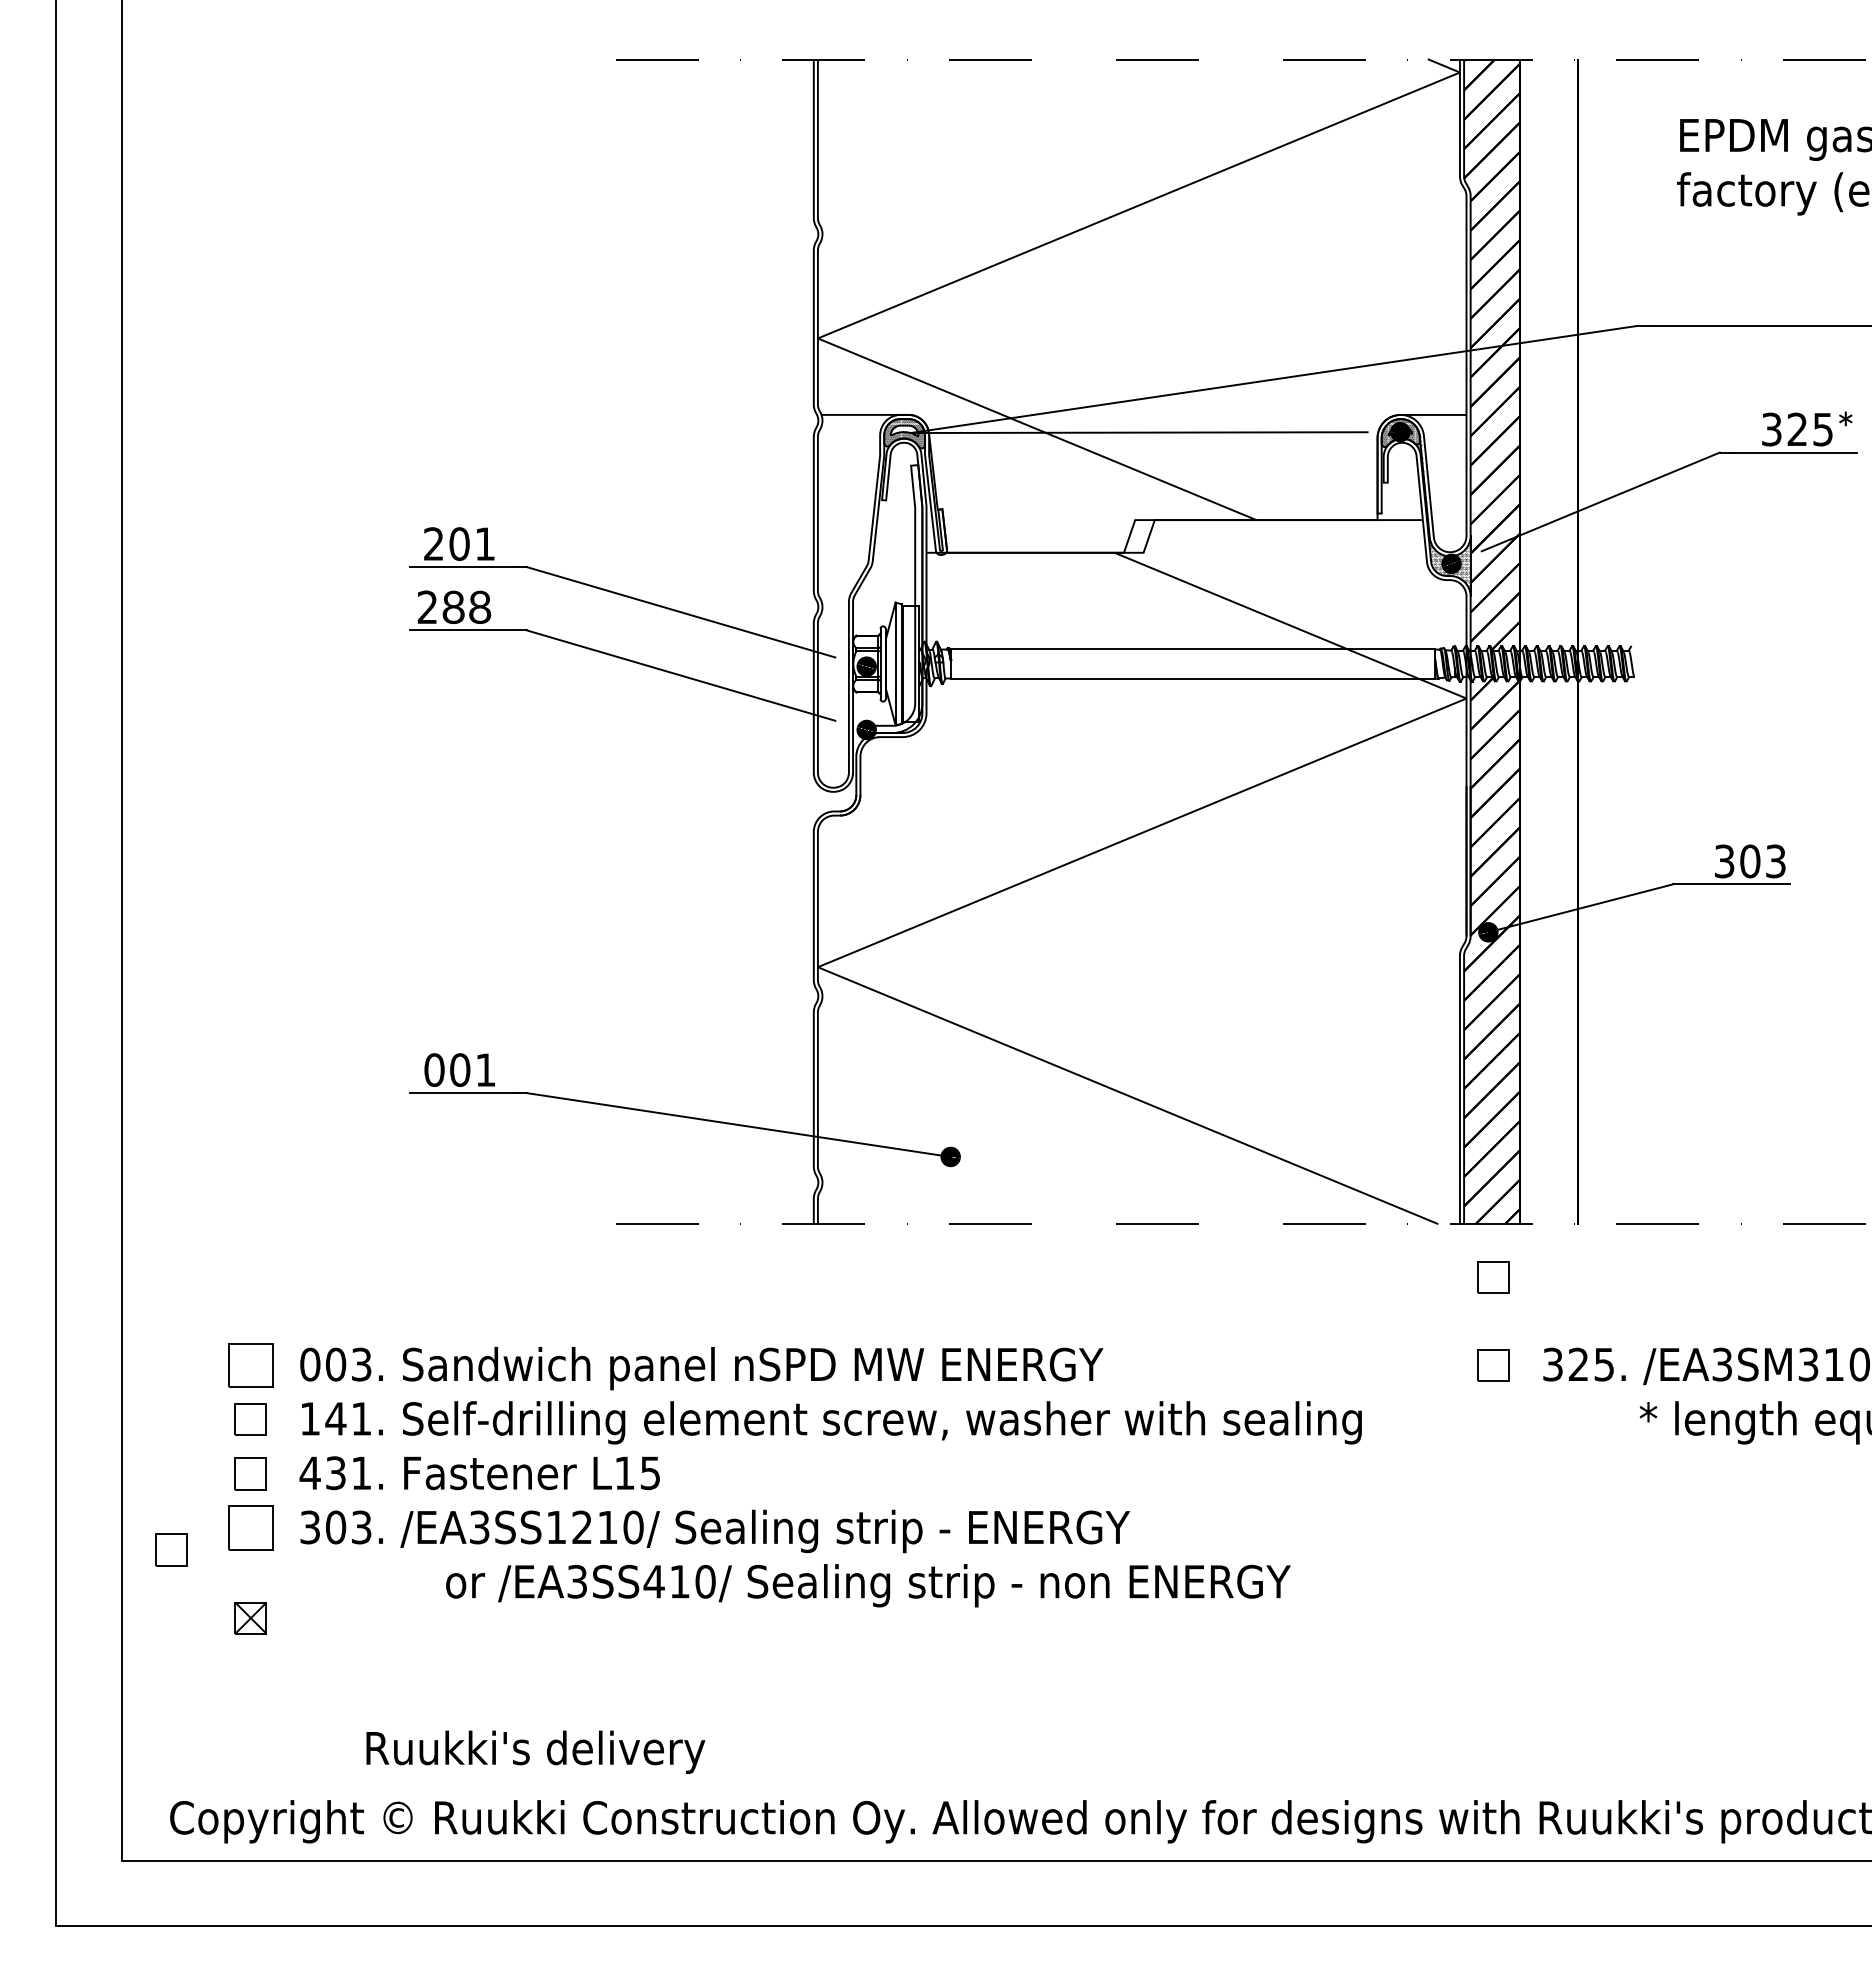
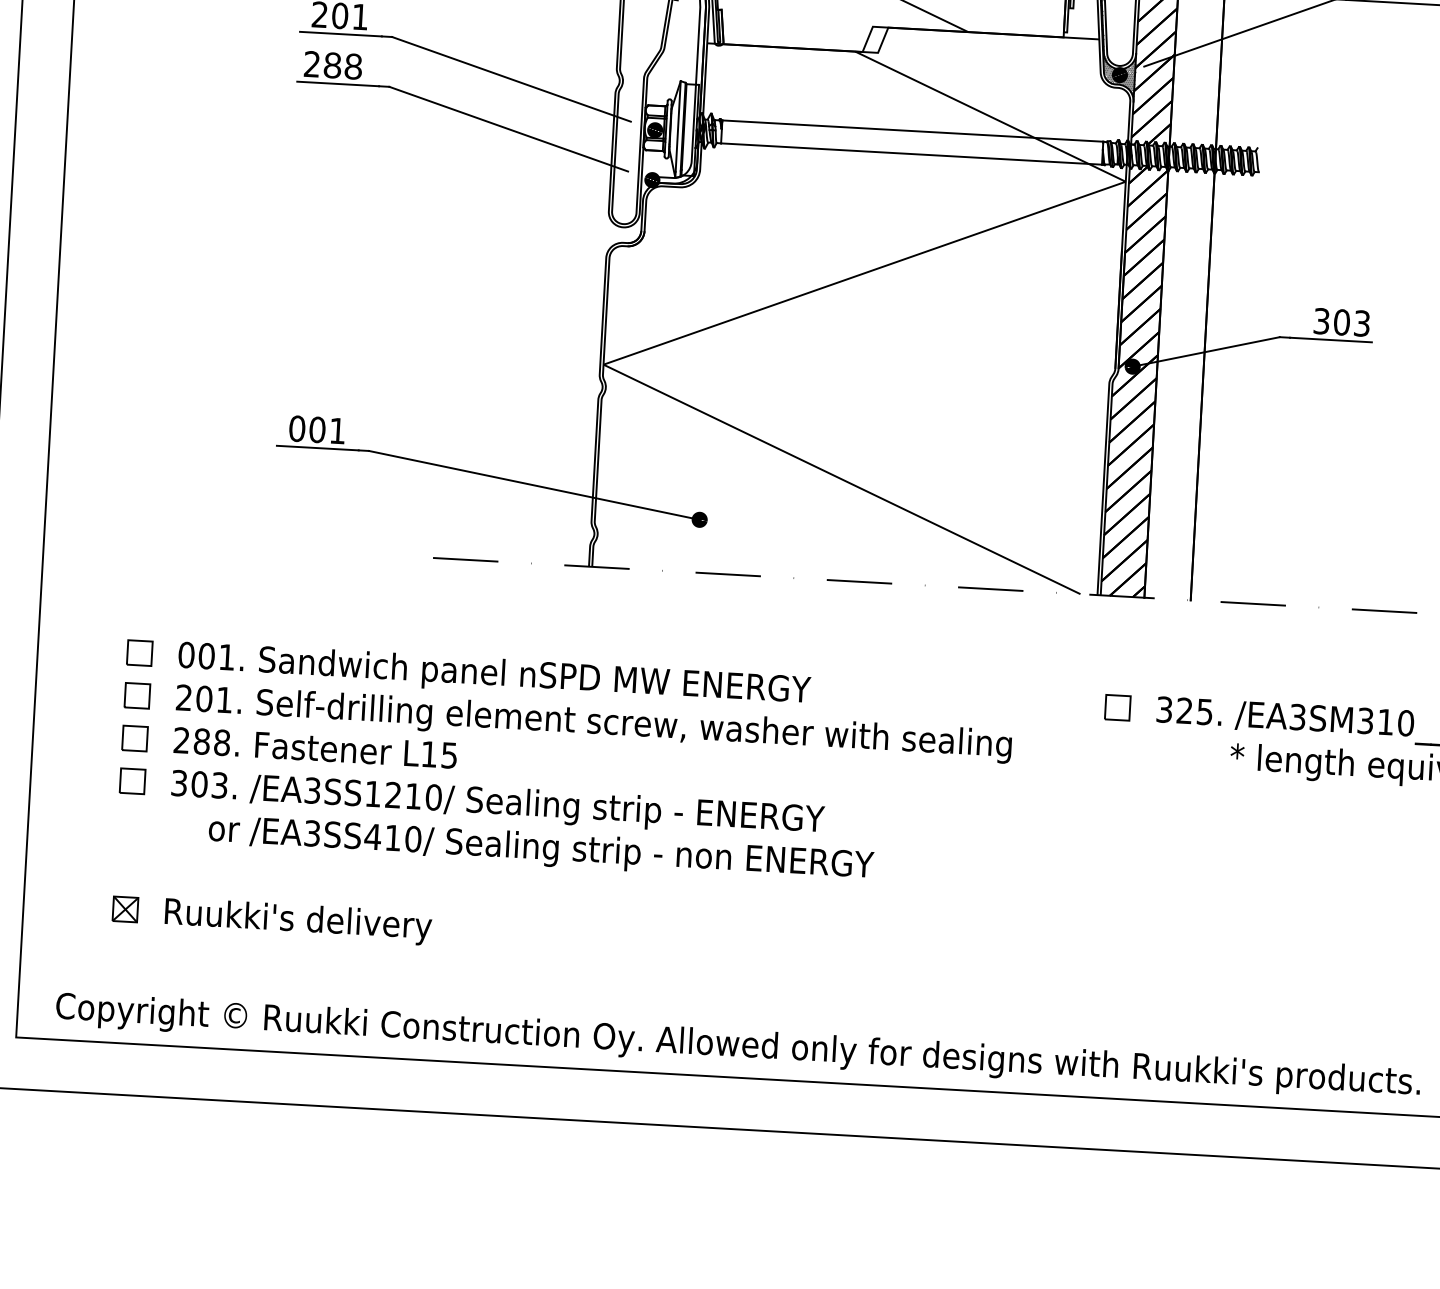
part: (1493, 1277) -> (1121, 638), removed
text: (361, 1364) -> (226, 657), 003. -> 001.
part: (250, 1365) -> (139, 653), size x0.71
text: (323, 1418) -> (194, 698), 141. -> 201.
text: (335, 1473) -> (201, 741), 431. -> 288.
part: (250, 1528) -> (132, 781), size x0.71
part: (171, 1549) -> (69, 794), removed
text: (868, 1585) -> (541, 849), moved
part: (250, 1618) -> (125, 909), moved
text: (535, 1751) -> (298, 920), moved

